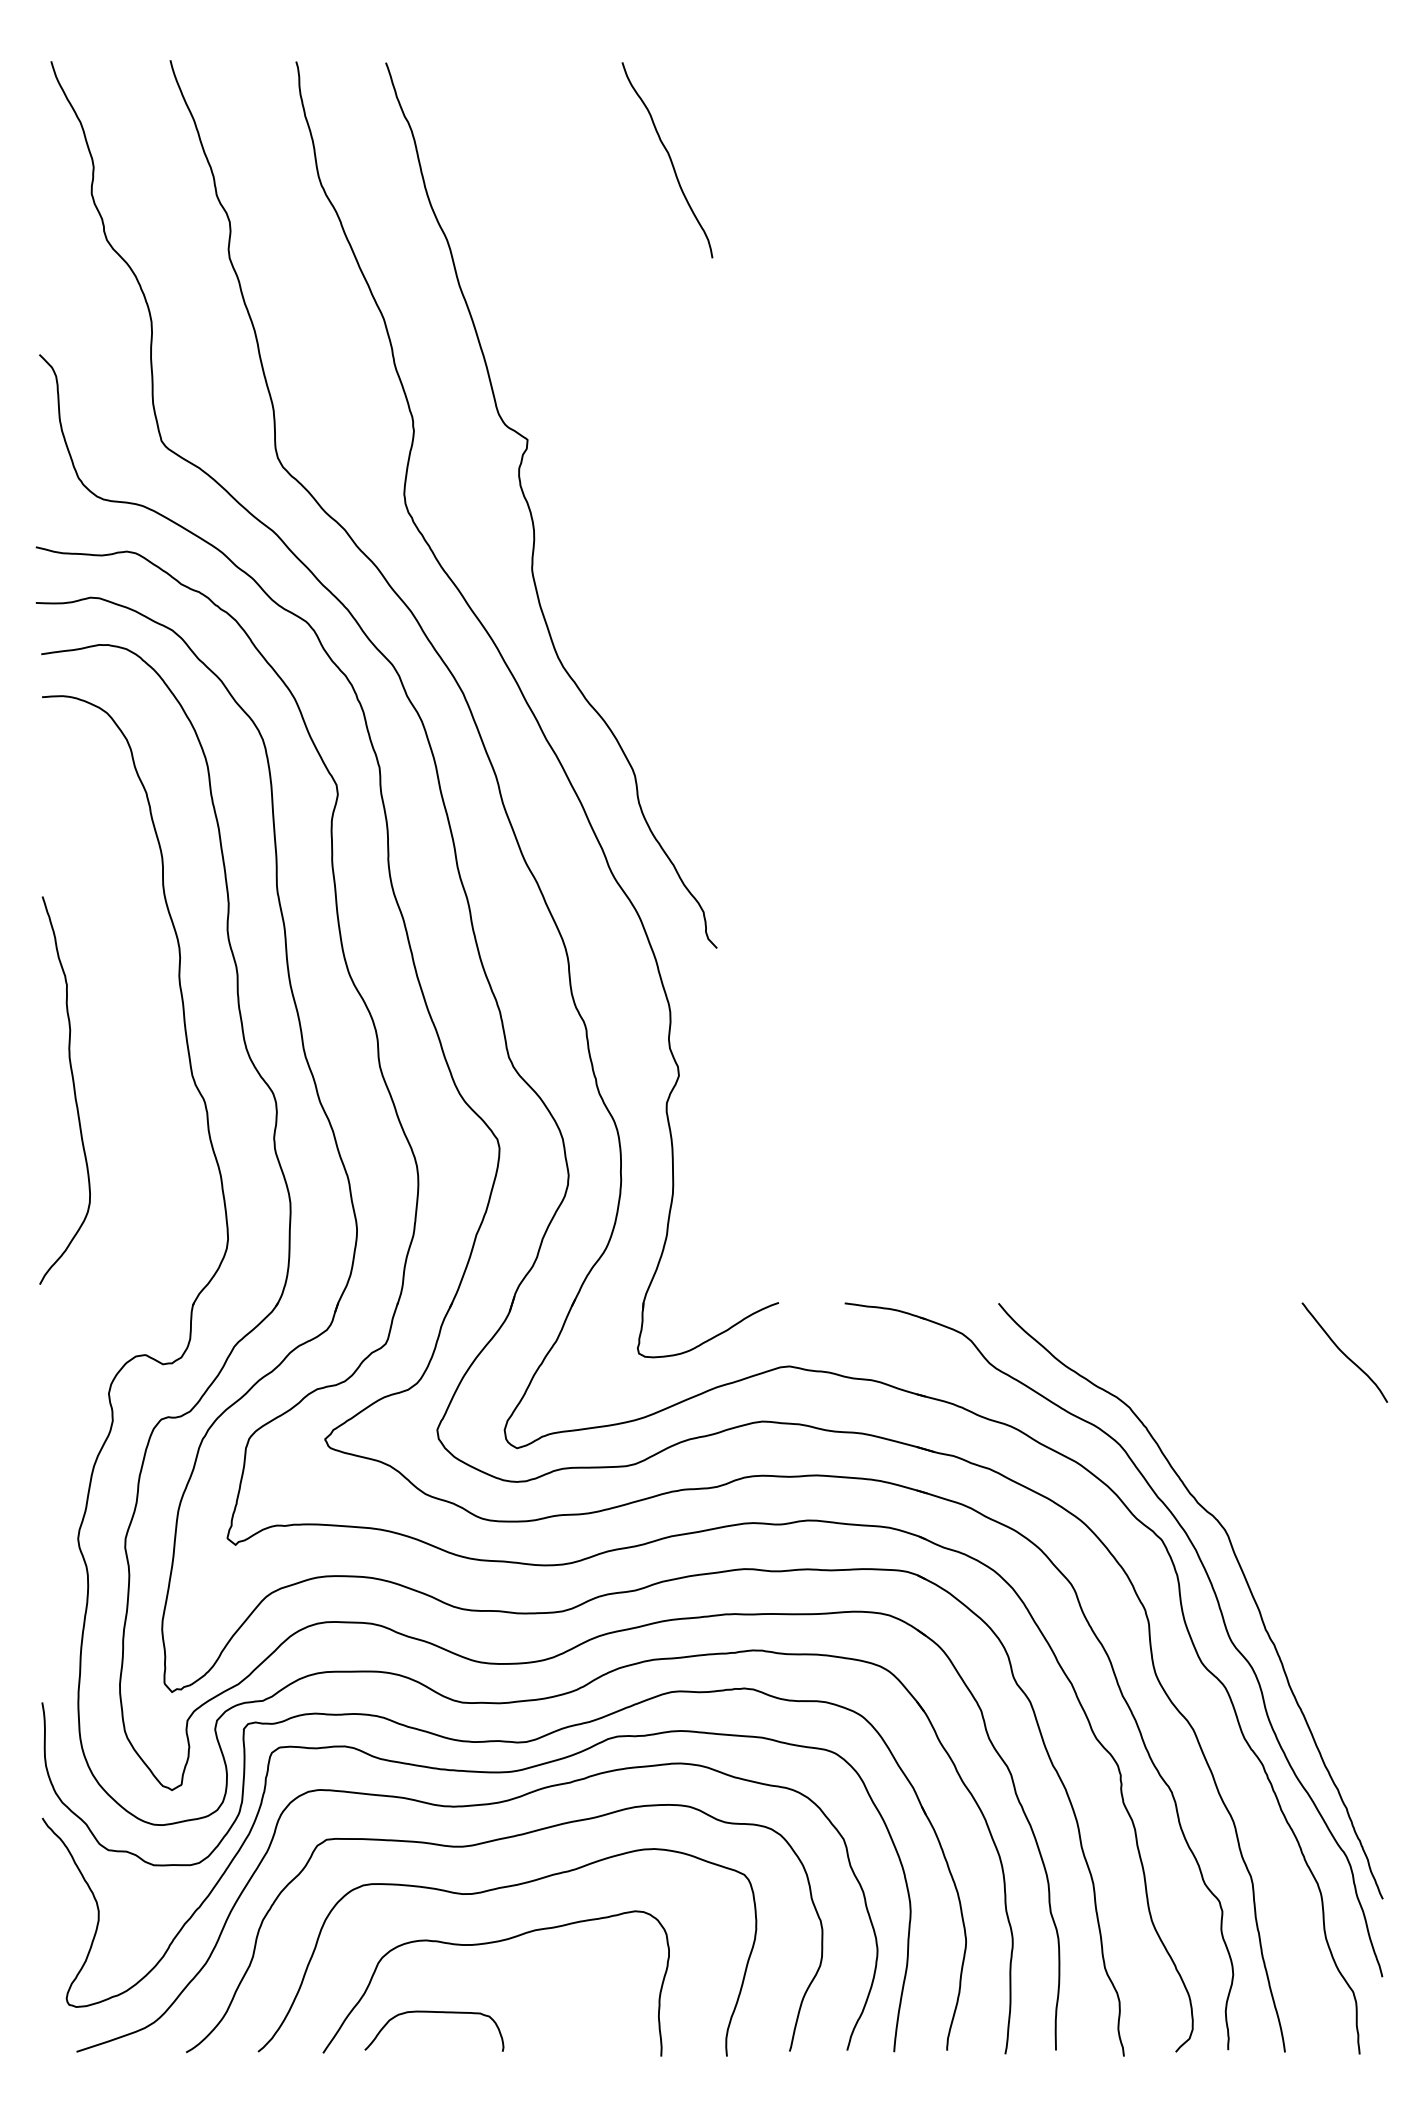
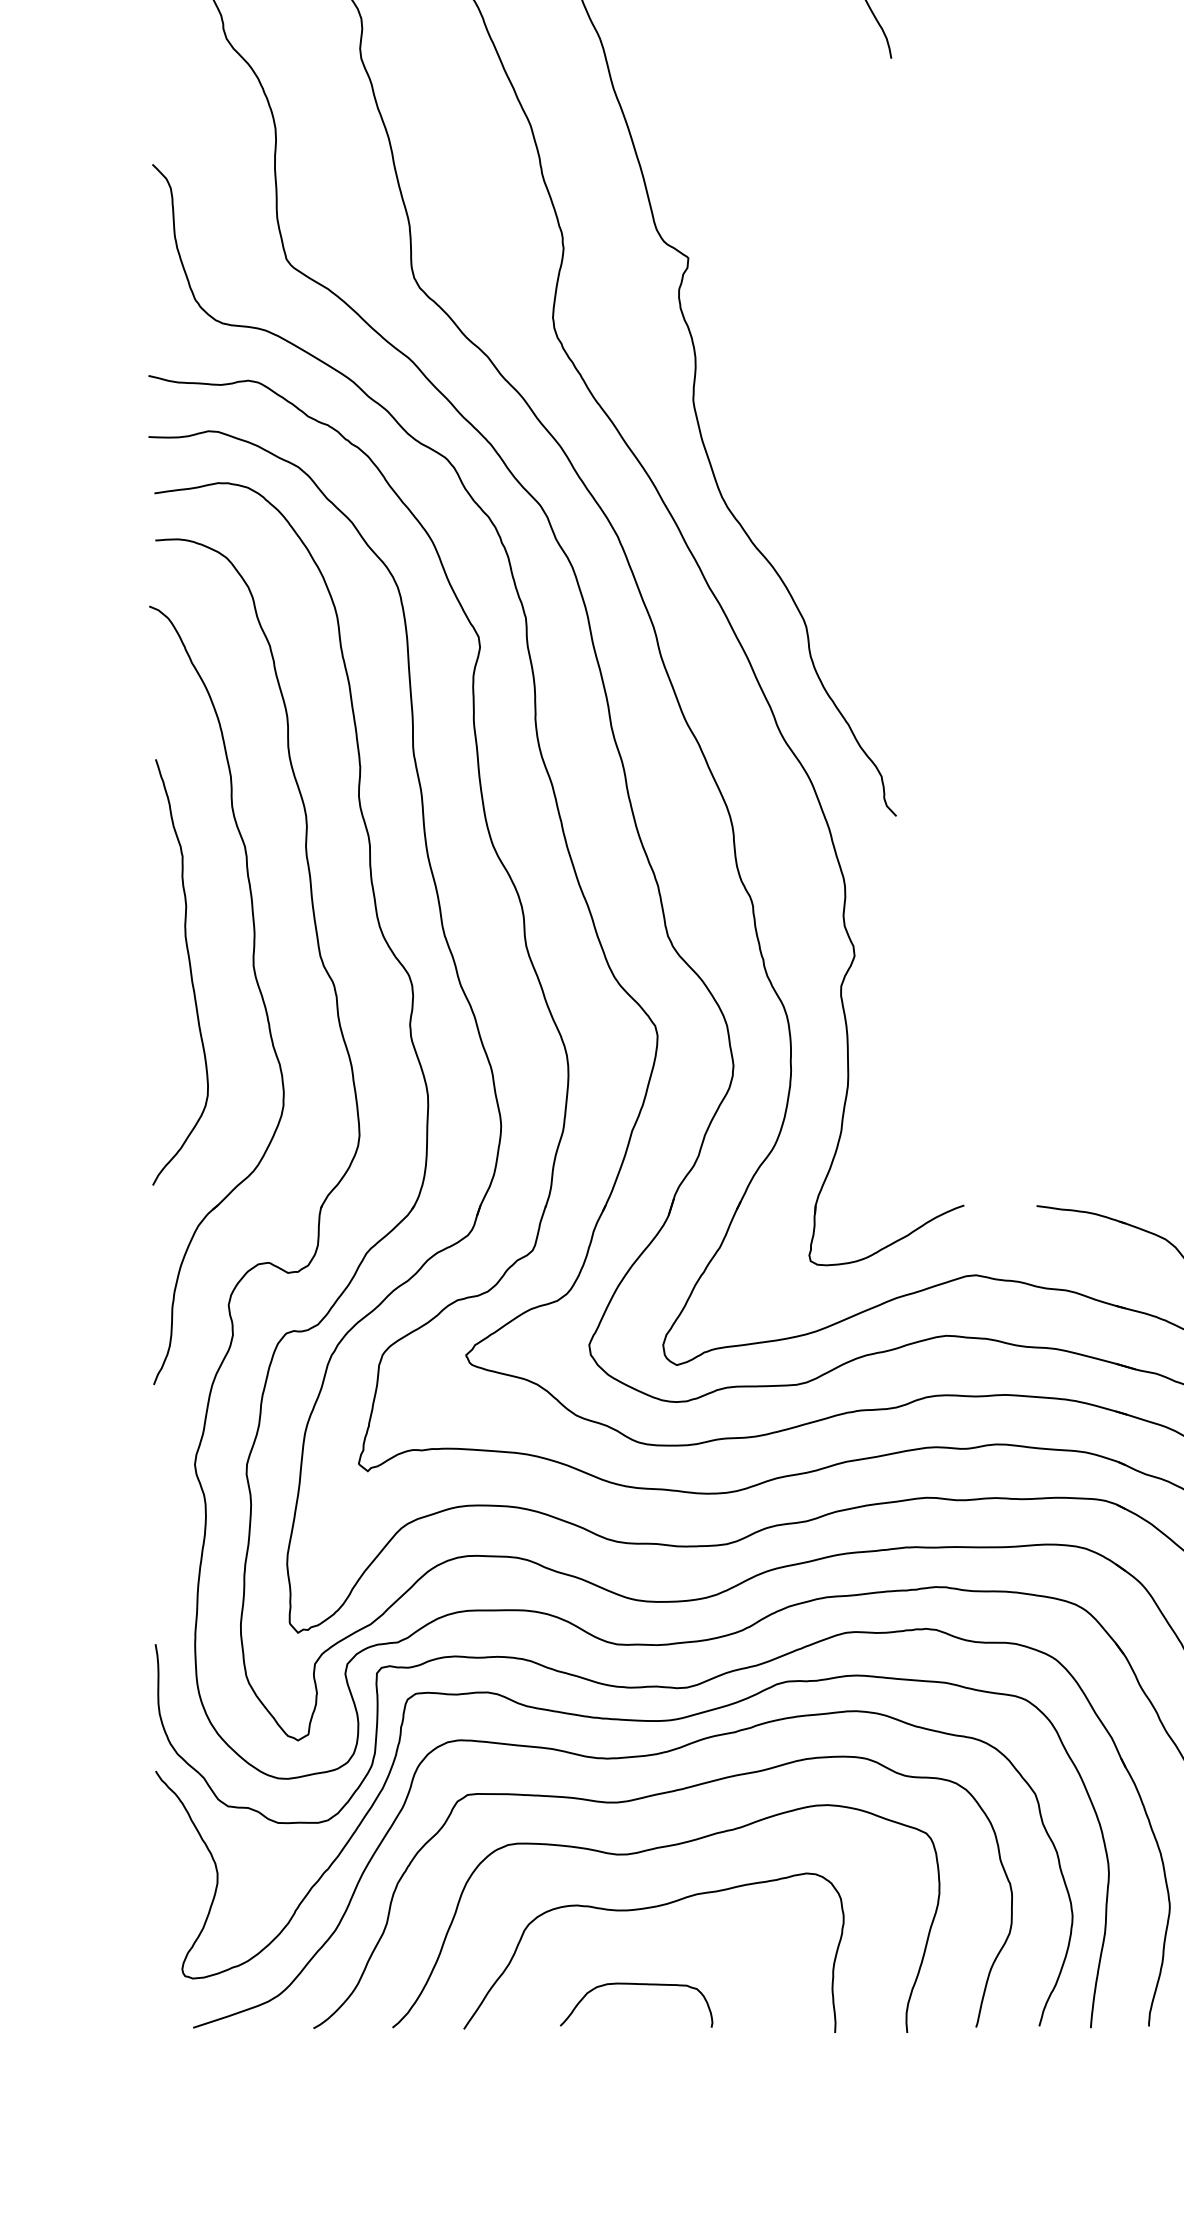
part: (134, 1102) -> (256, 985), added
curve: (434, 2012) -> (636, 1984), moved

